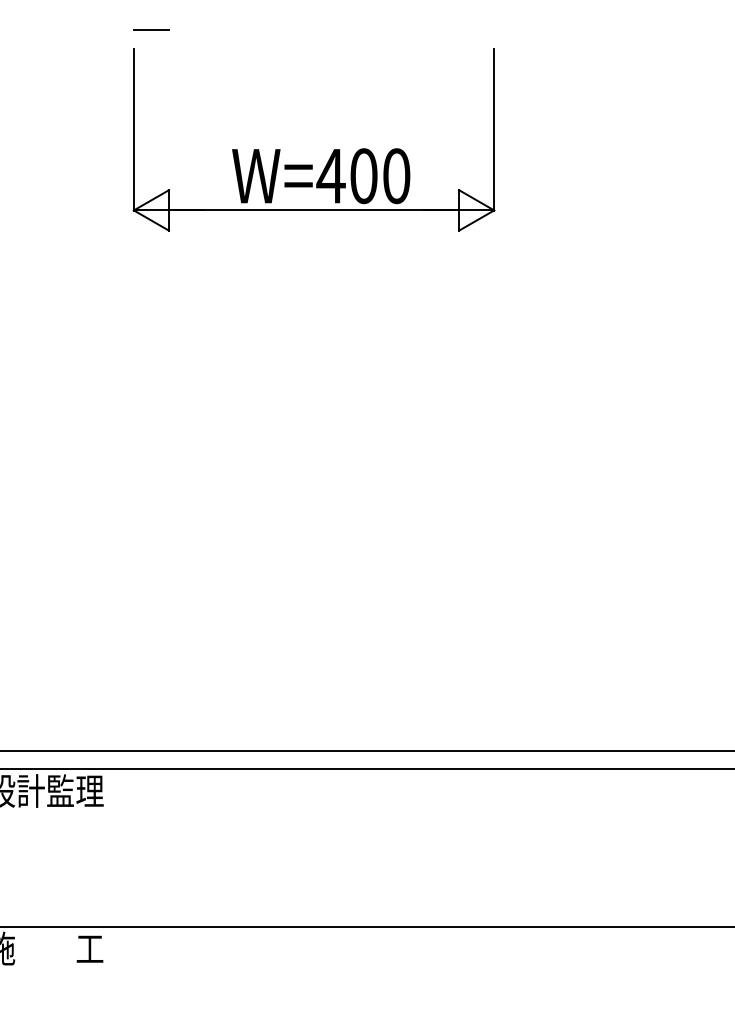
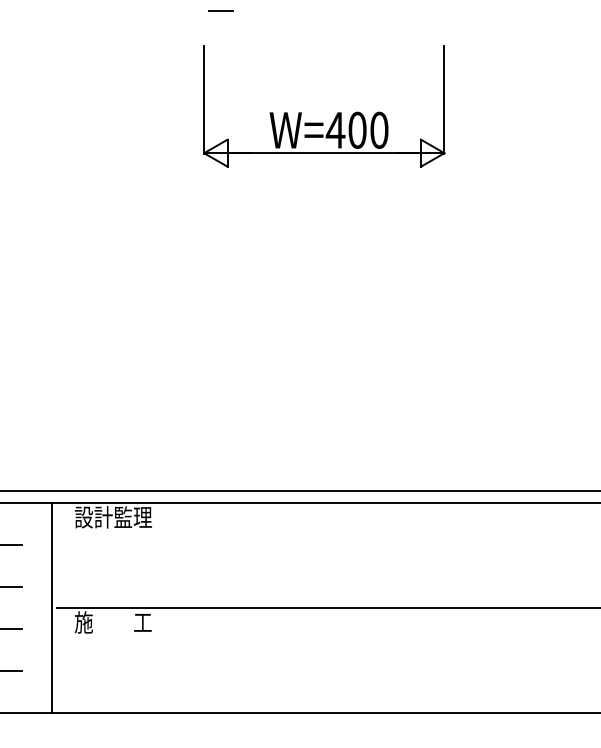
line: (150, 29) -> (220, 10), moved
part: (333, 149) -> (337, 112), moved

